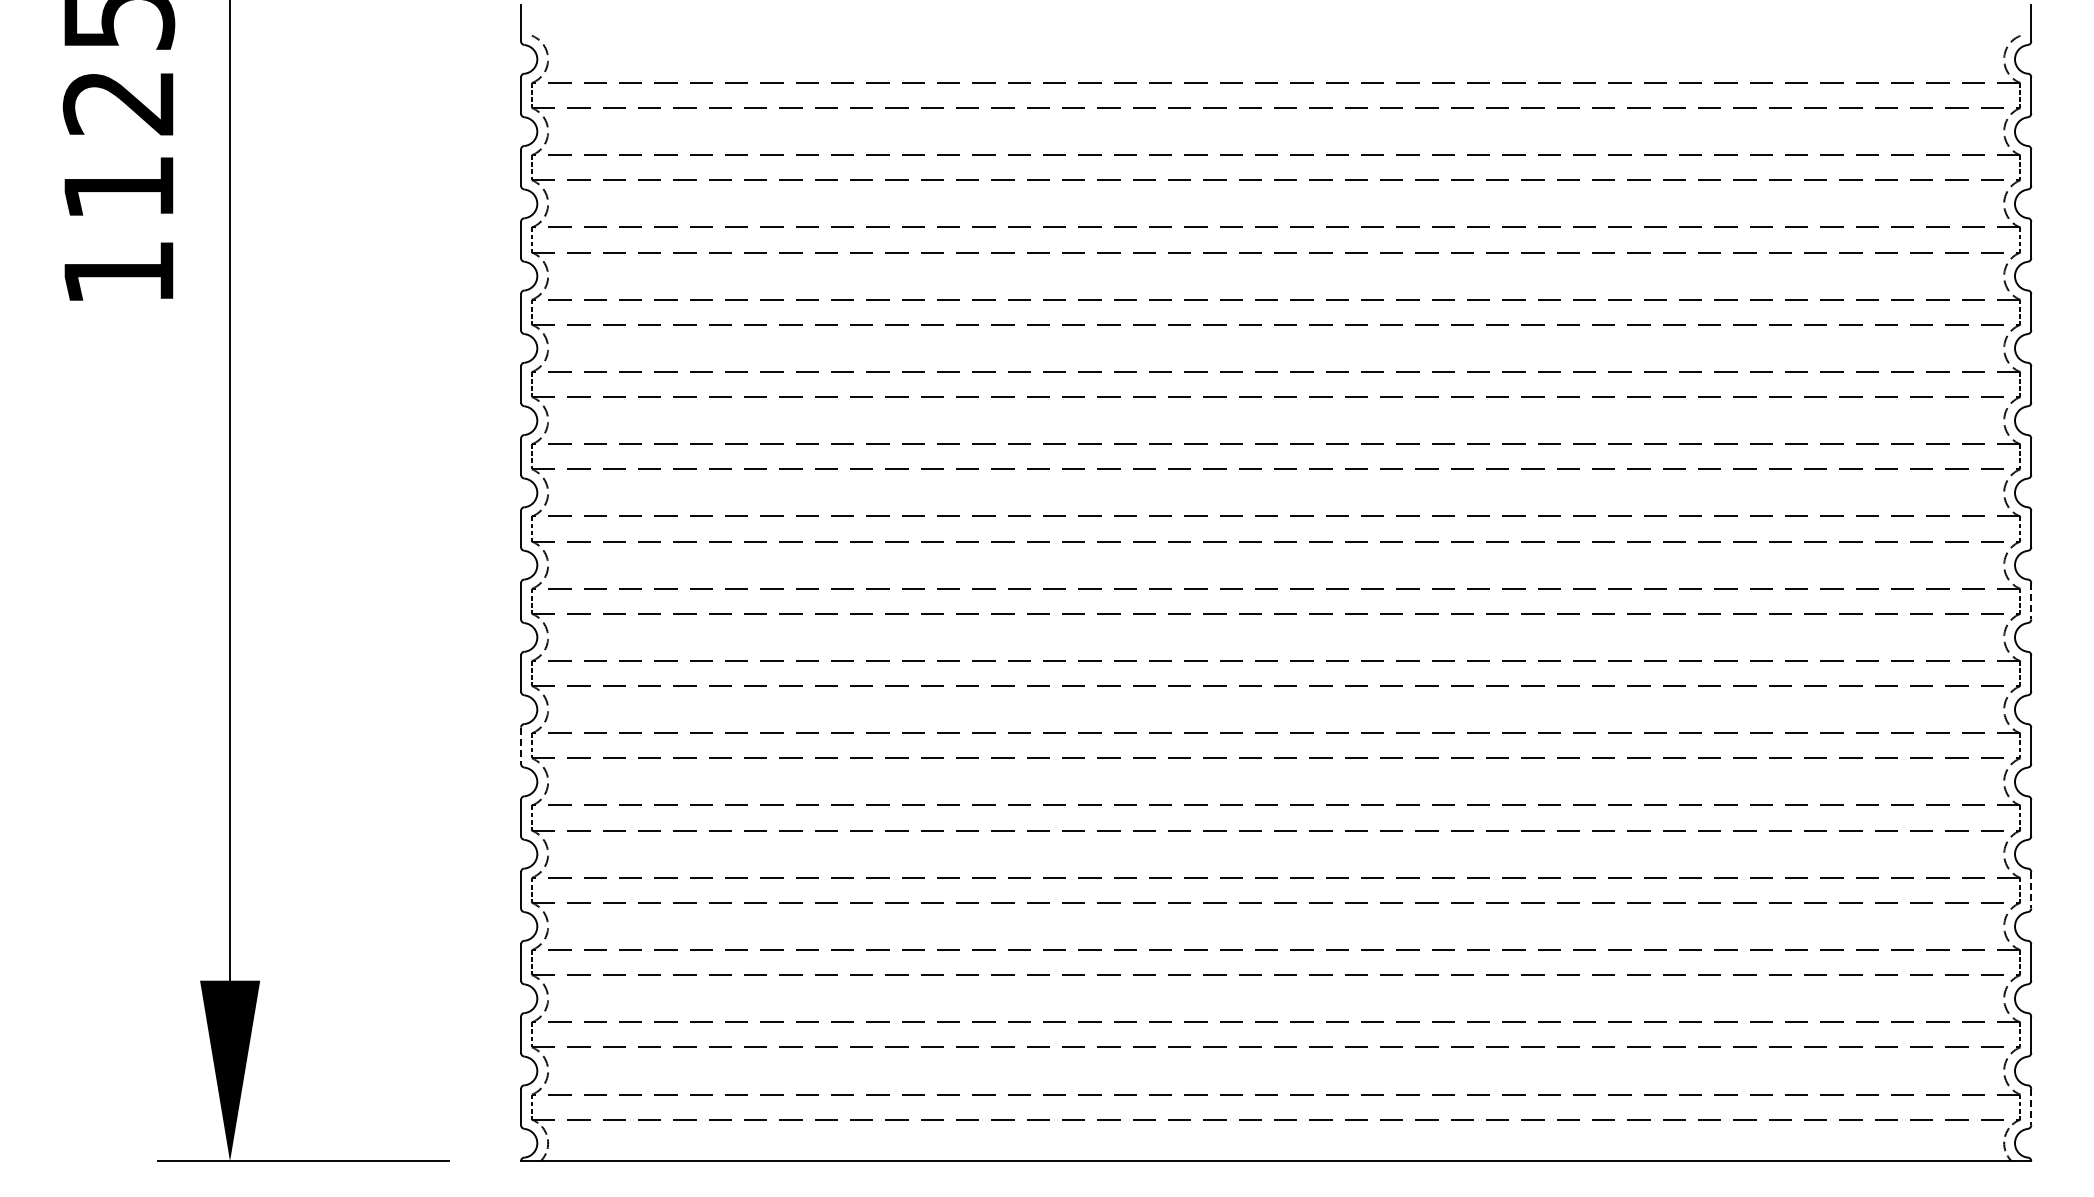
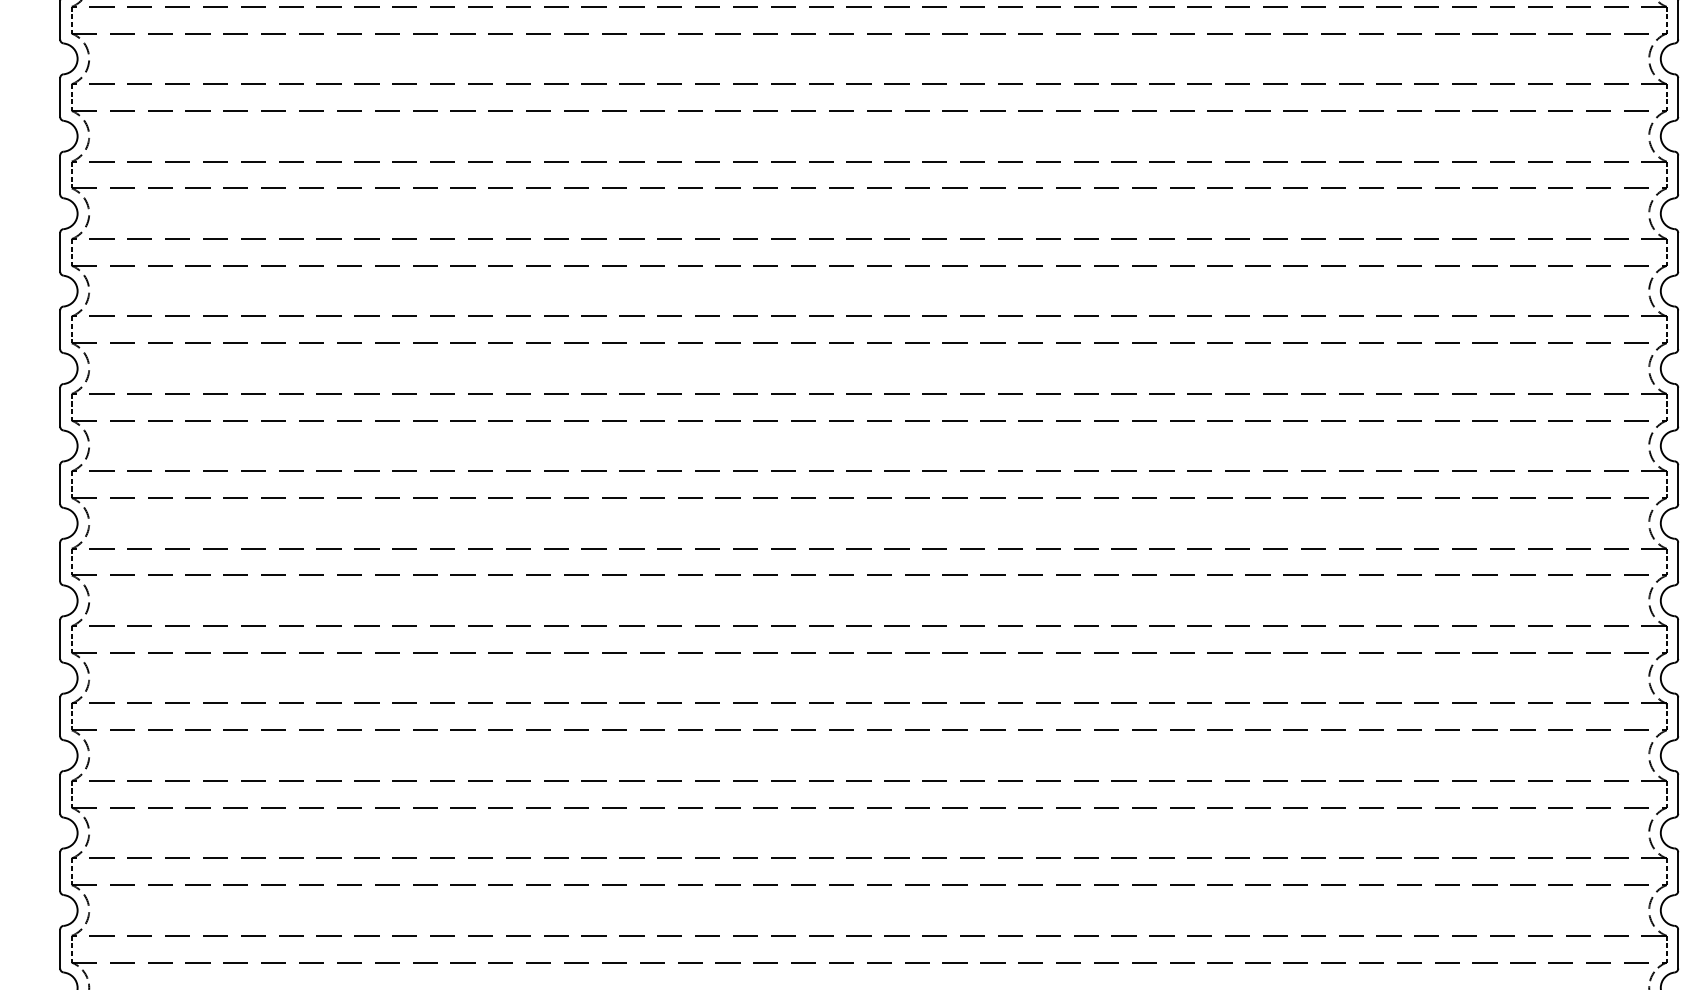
line: (2031, 601) -> (1678, 407), dashed -> solid
line: (521, 746) -> (60, 562), dashed -> solid
line: (2031, 890) -> (1678, 717), dashed -> solid
line: (2031, 1107) -> (1678, 949), dashed -> solid

